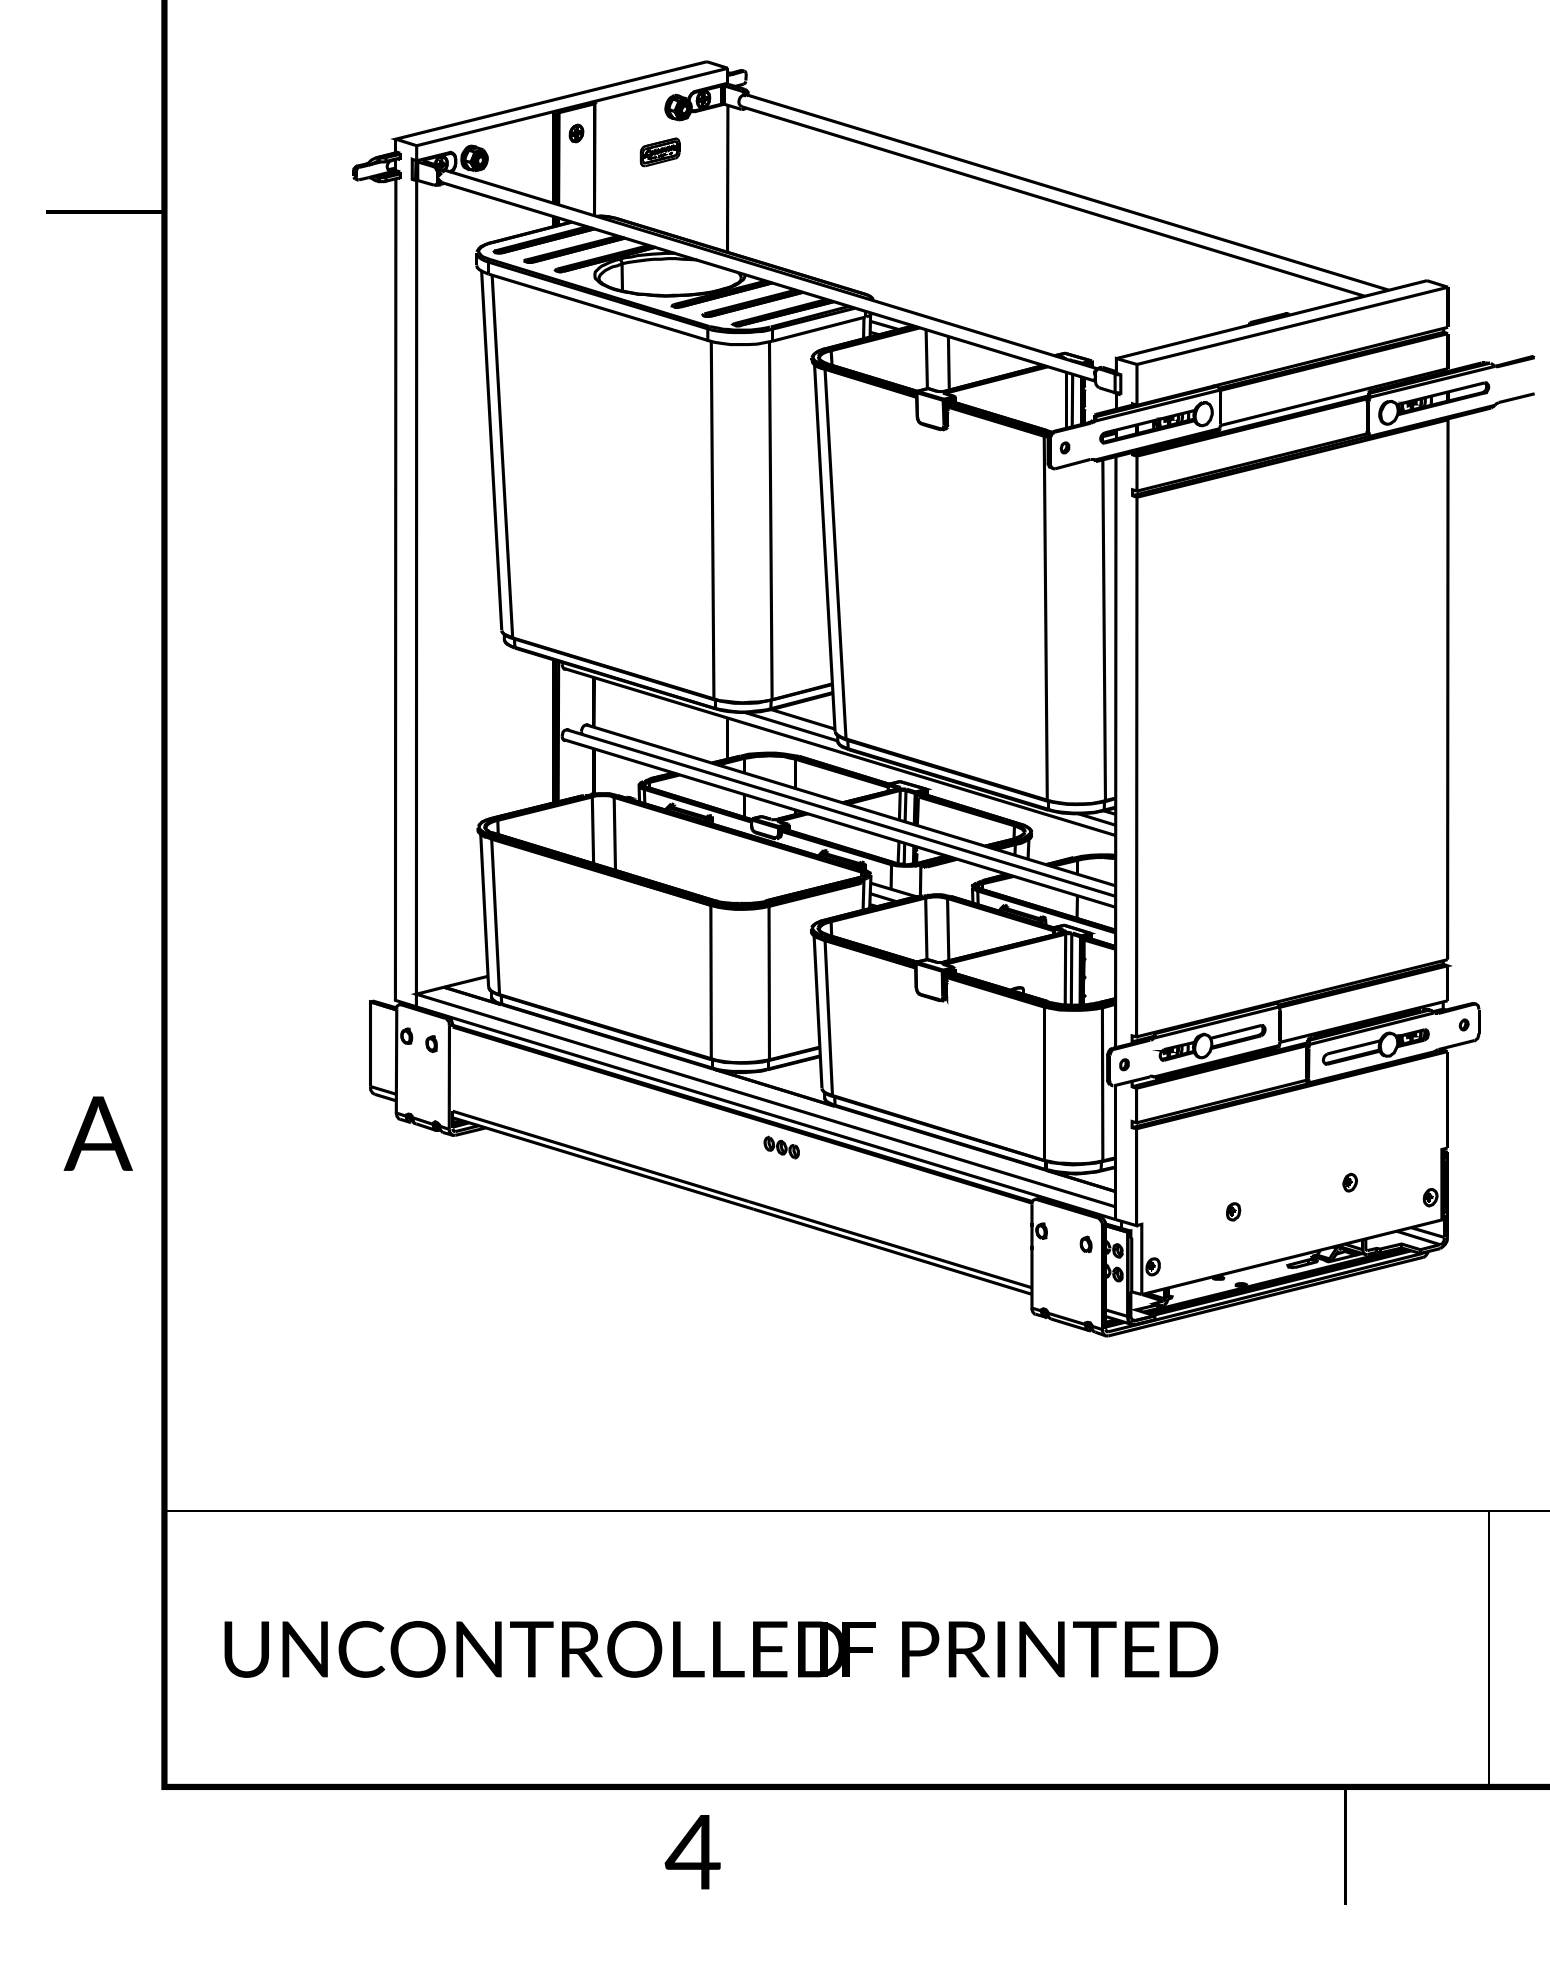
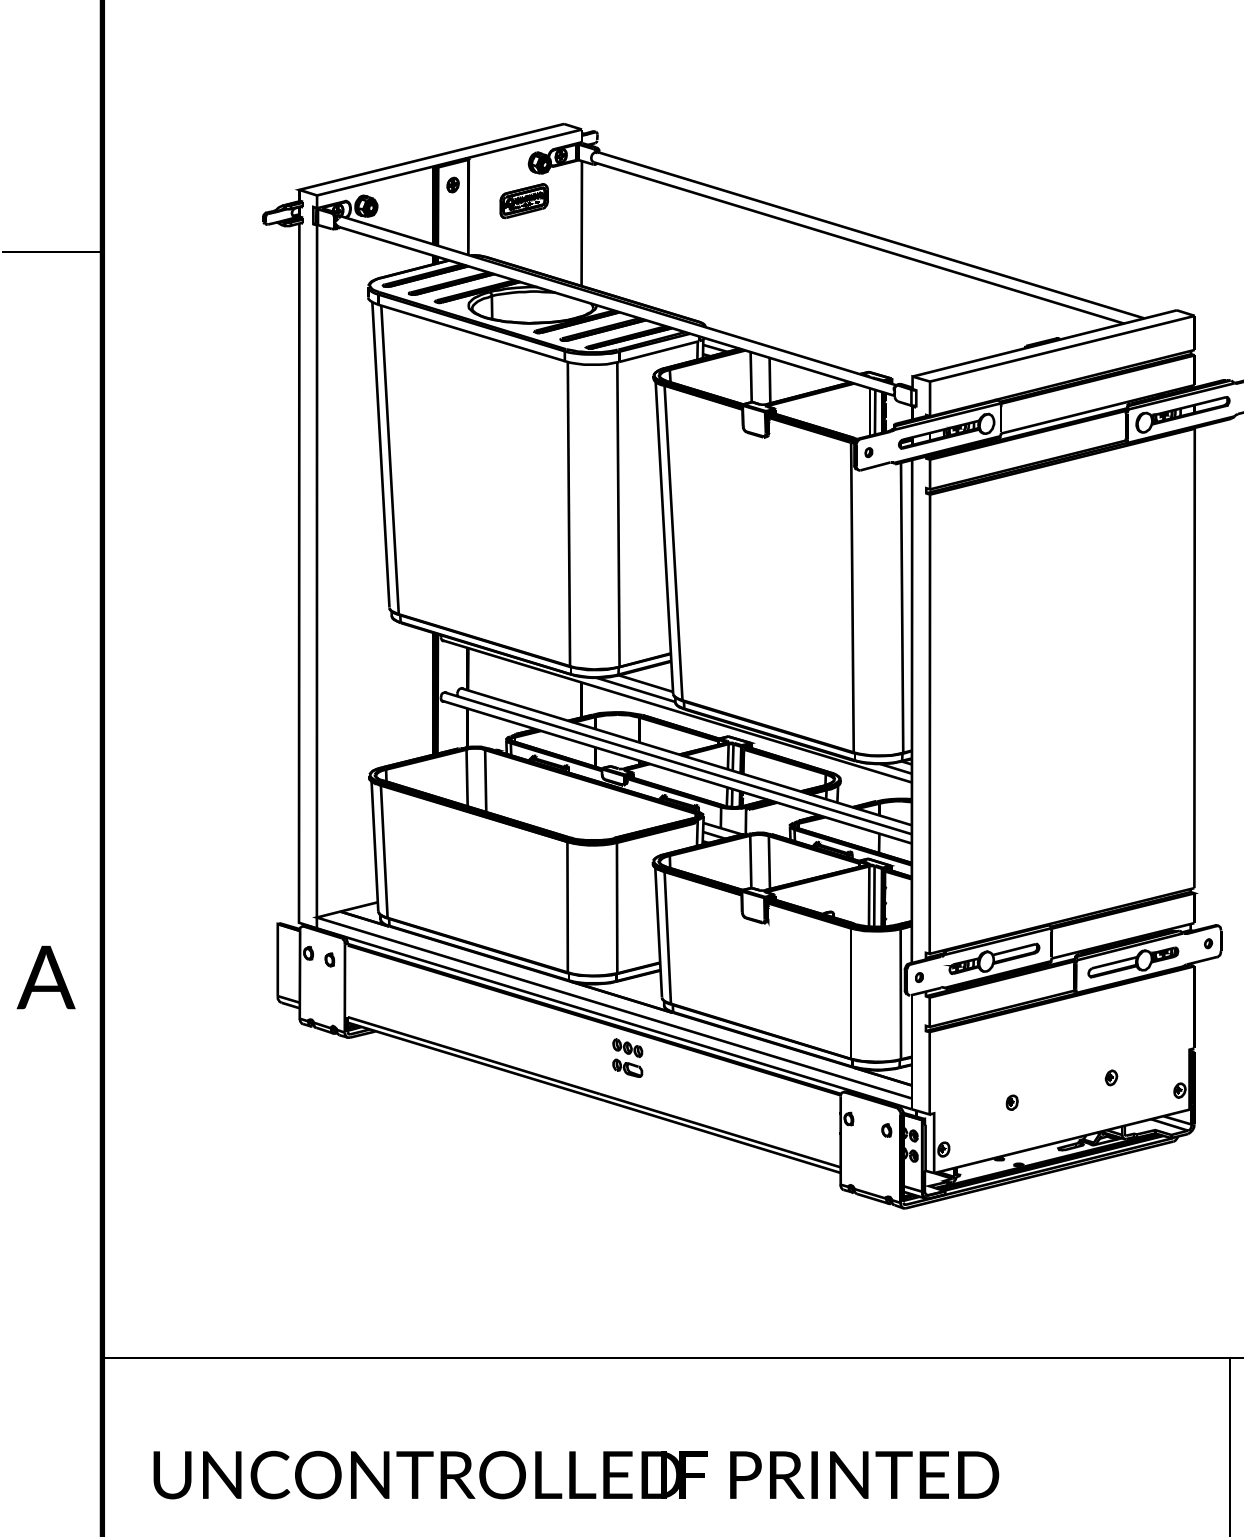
part: (660, 152) -> (524, 201), size x1.43
text: (97, 1133) -> (45, 977), moved
part: (781, 1171) -> (627, 1068), added

